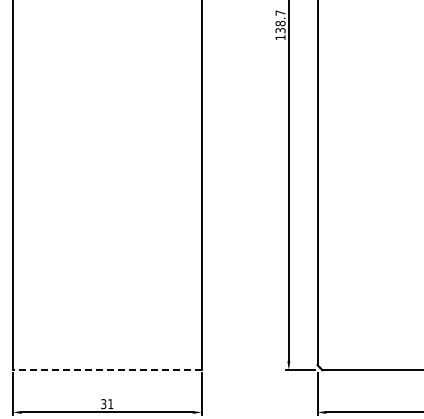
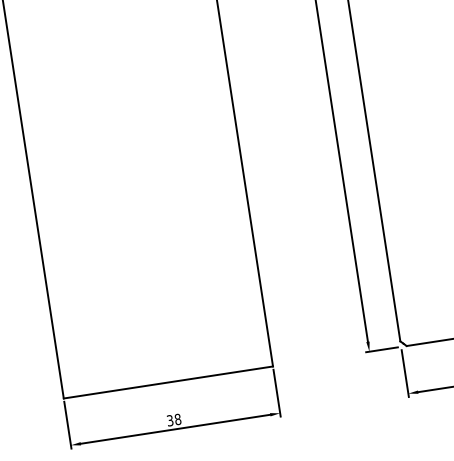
line: (106, 370) -> (167, 382), dashed -> solid
text: (110, 404) -> (177, 419), 31 -> 38

